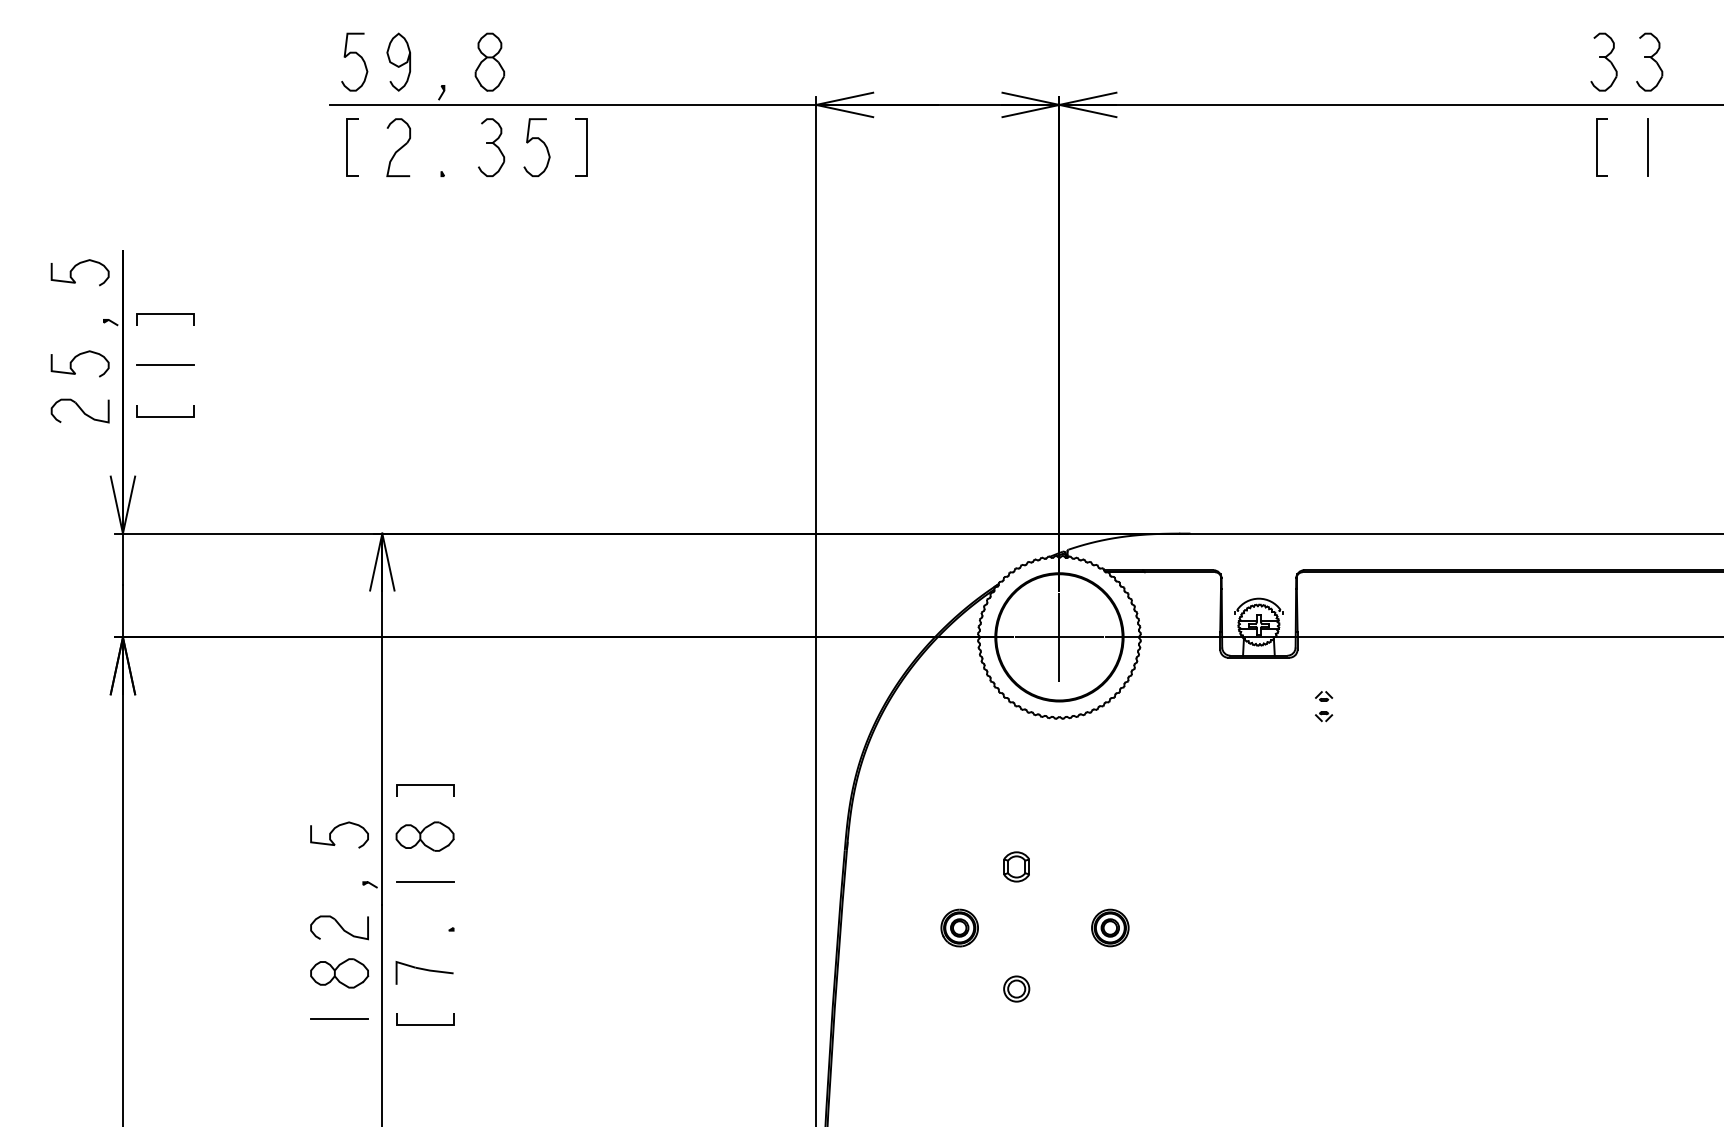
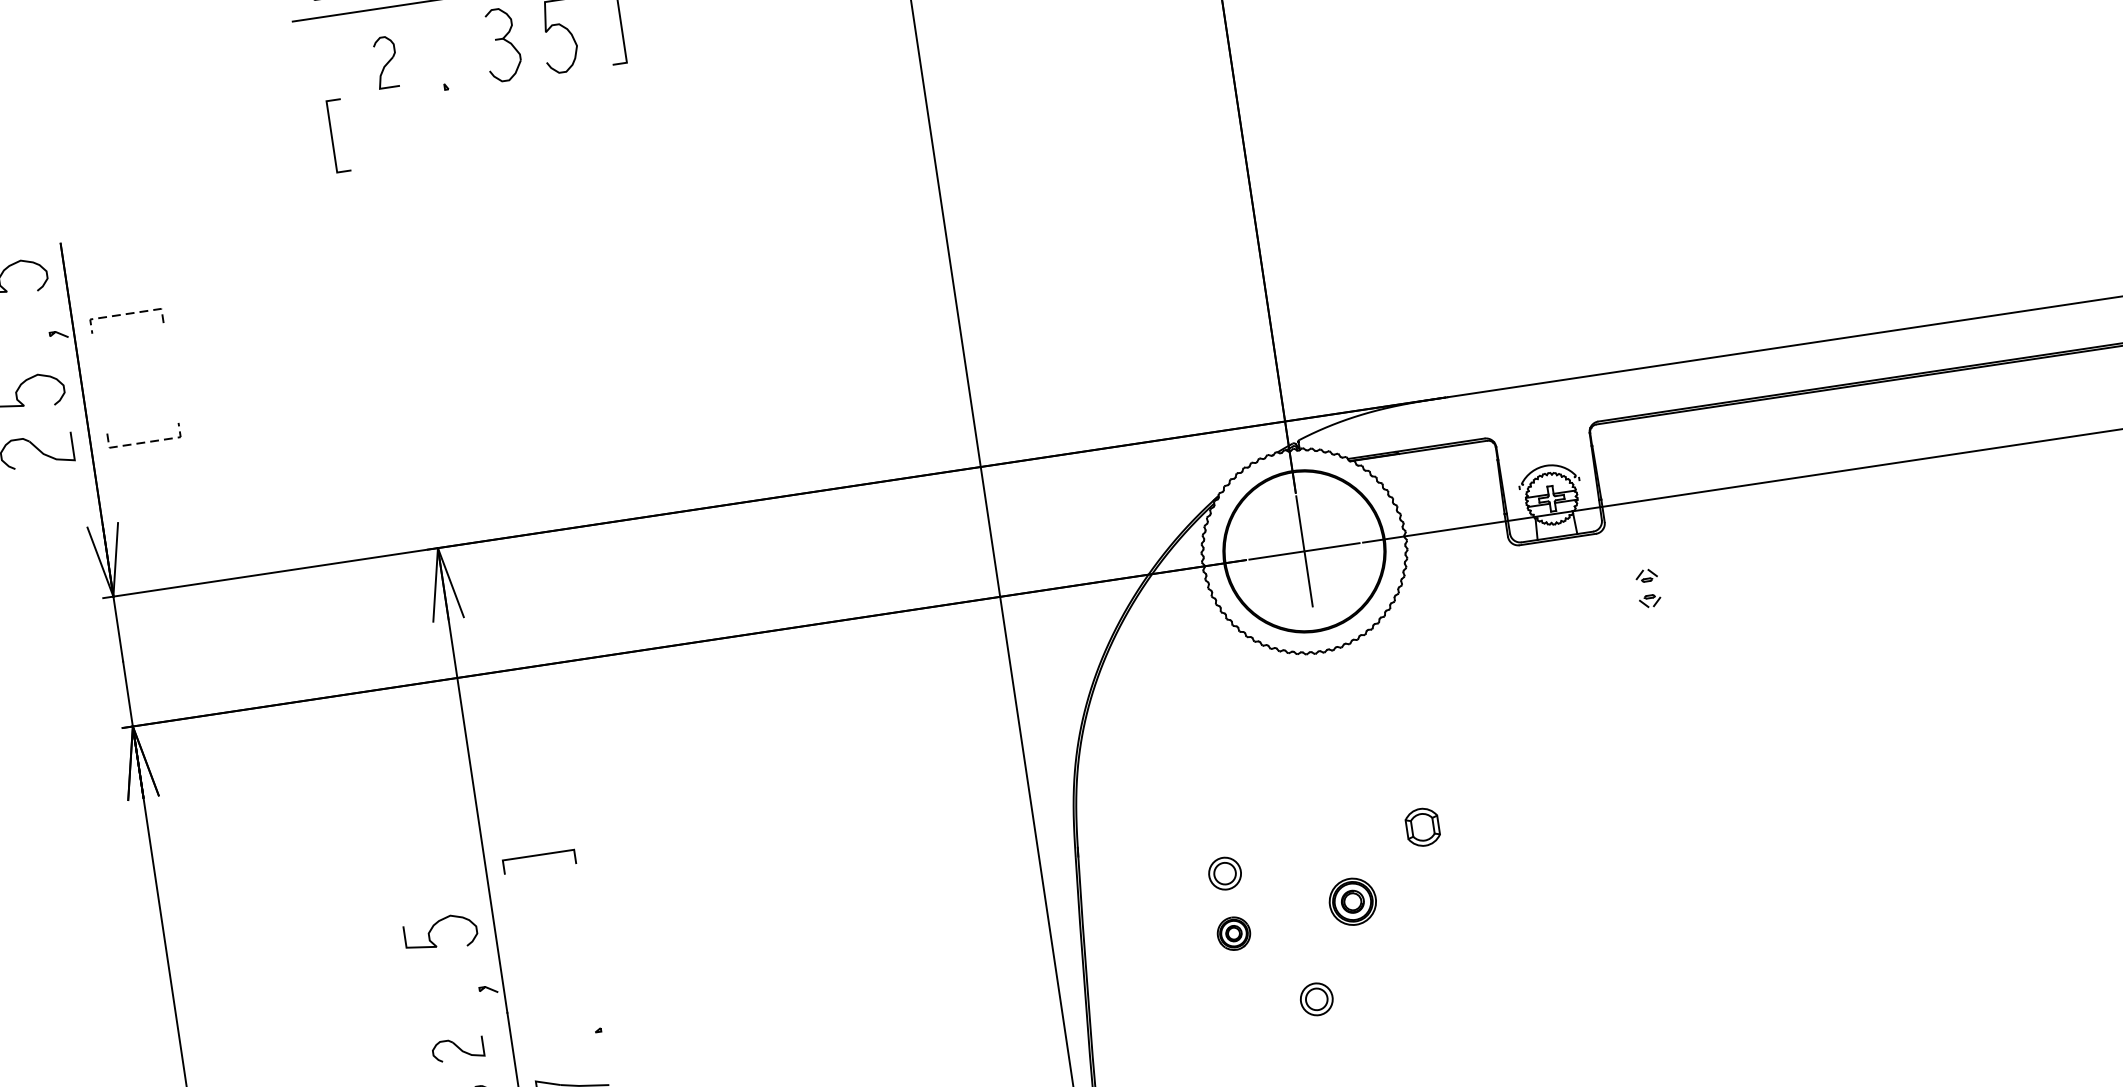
line: (347, 147) -> (331, 136), moved
part: (398, 147) -> (385, 62), size x0.7
line: (165, 314) -> (125, 314), solid -> dashed
line: (165, 365) -> (135, 378), removed
line: (166, 416) -> (146, 442), solid -> dashed
part: (424, 836) -> (547, 919), removed
part: (1016, 866) -> (1422, 826), moved
part: (959, 879) -> (1224, 872), added
line: (424, 882) -> (555, 976), removed
part: (339, 927) -> (458, 1048), size x0.7
part: (959, 927) -> (1233, 933), size x0.7
part: (1110, 927) -> (1352, 901), moved

